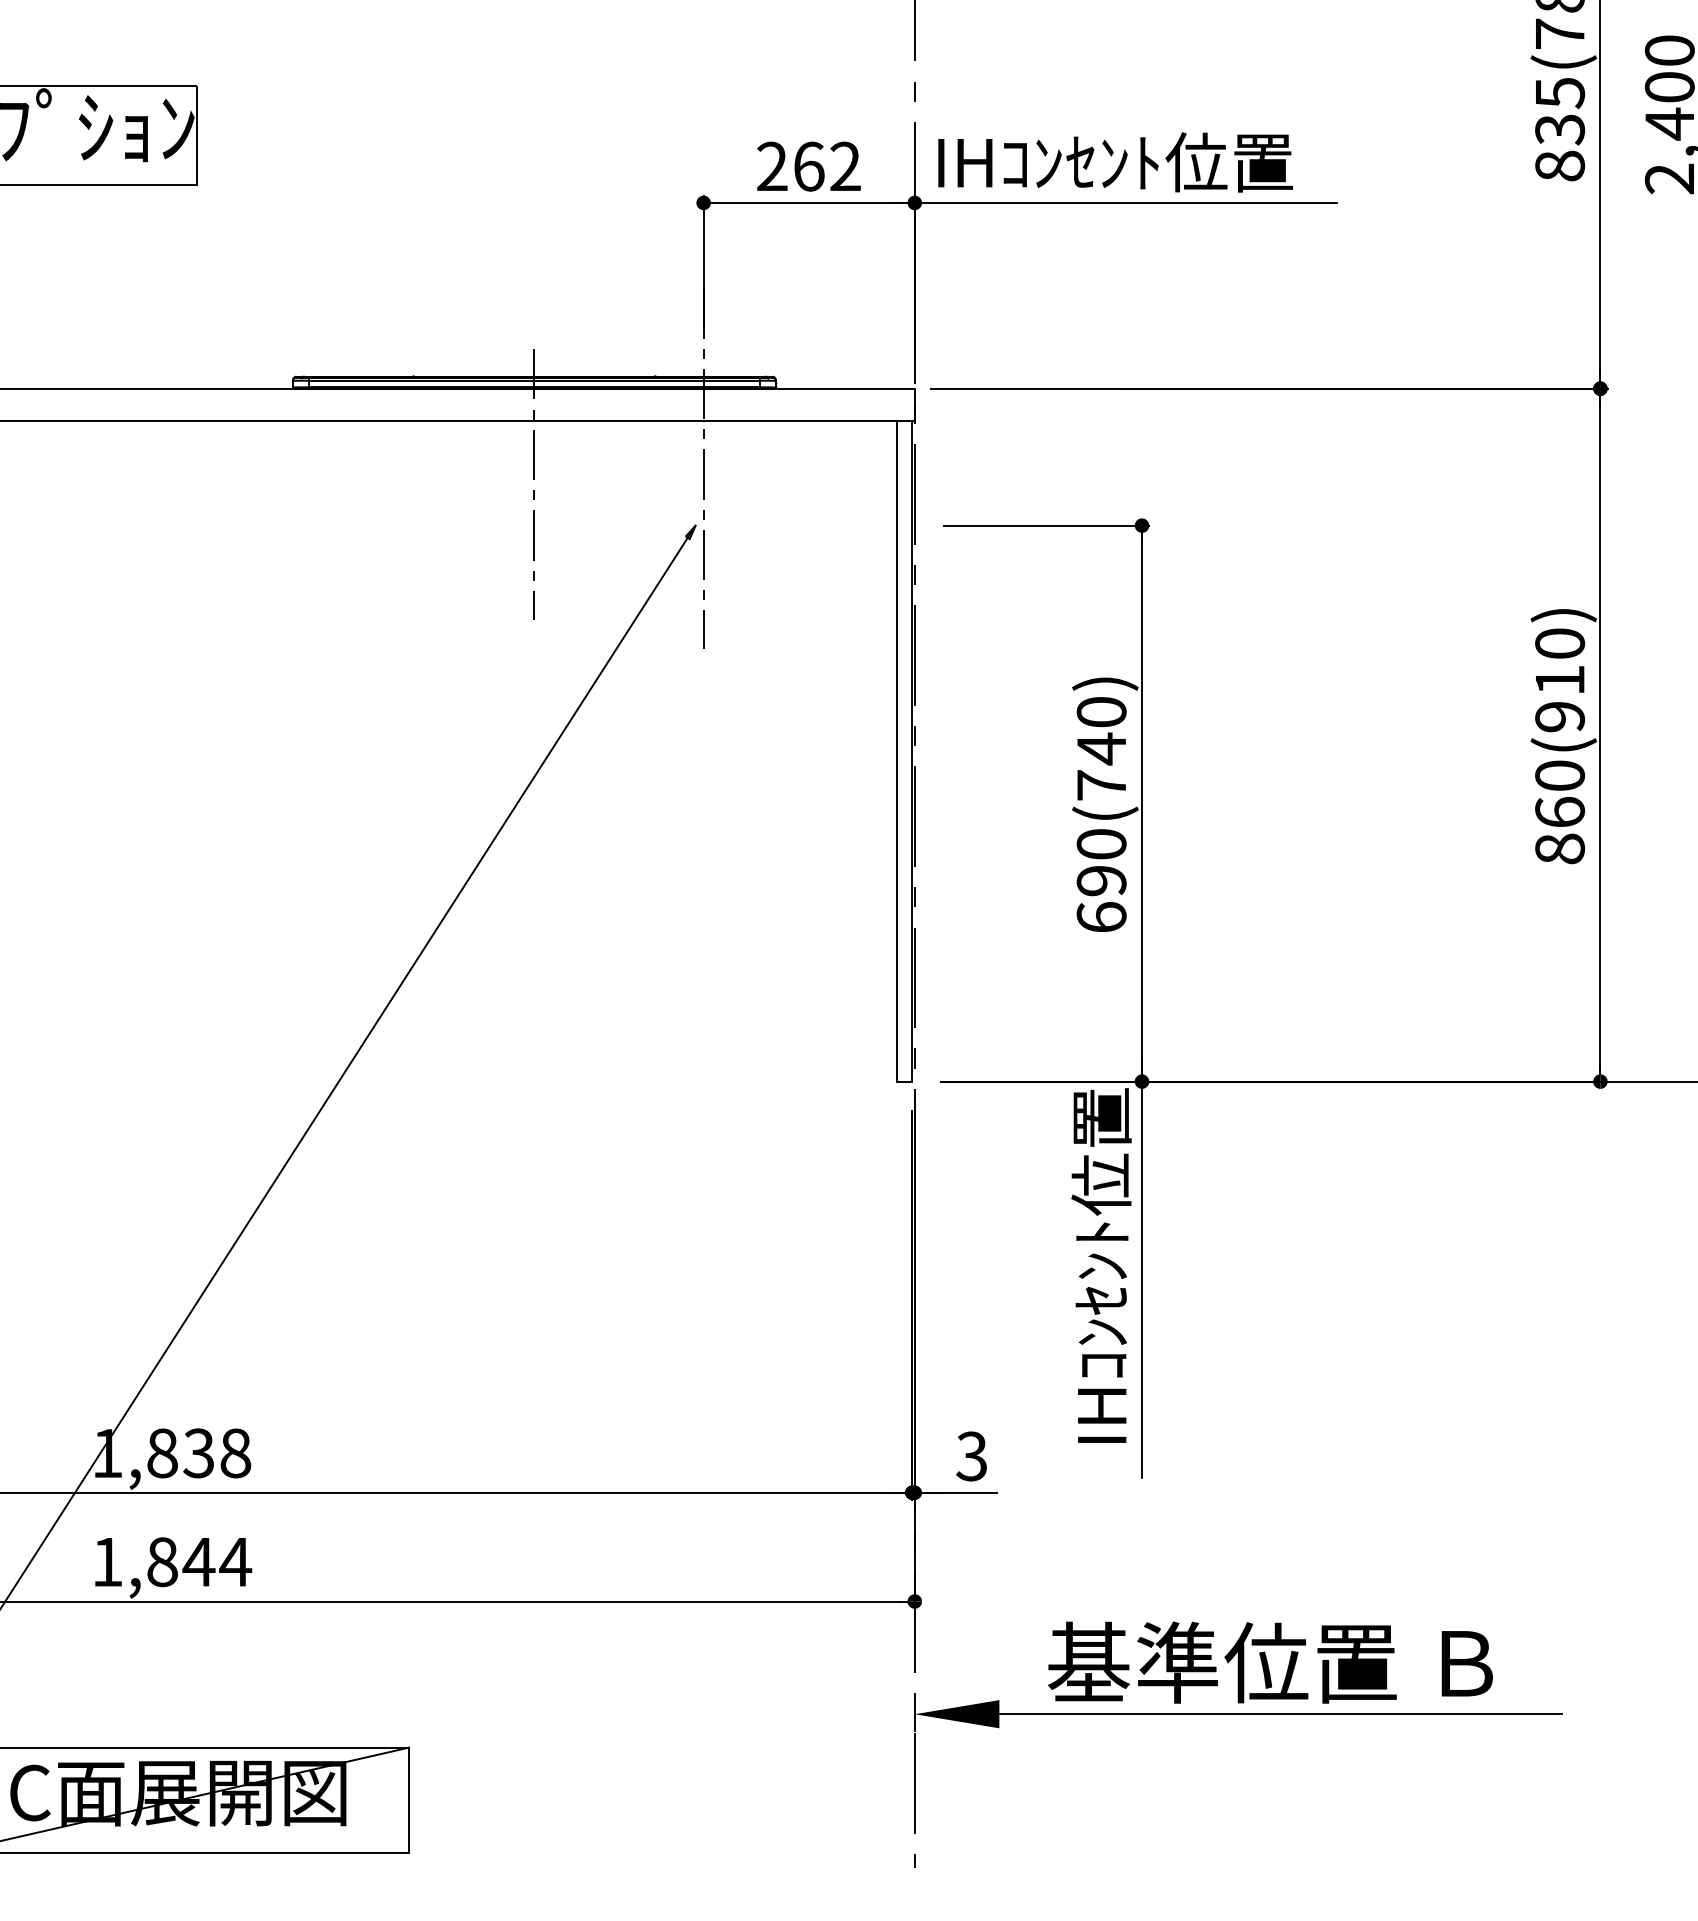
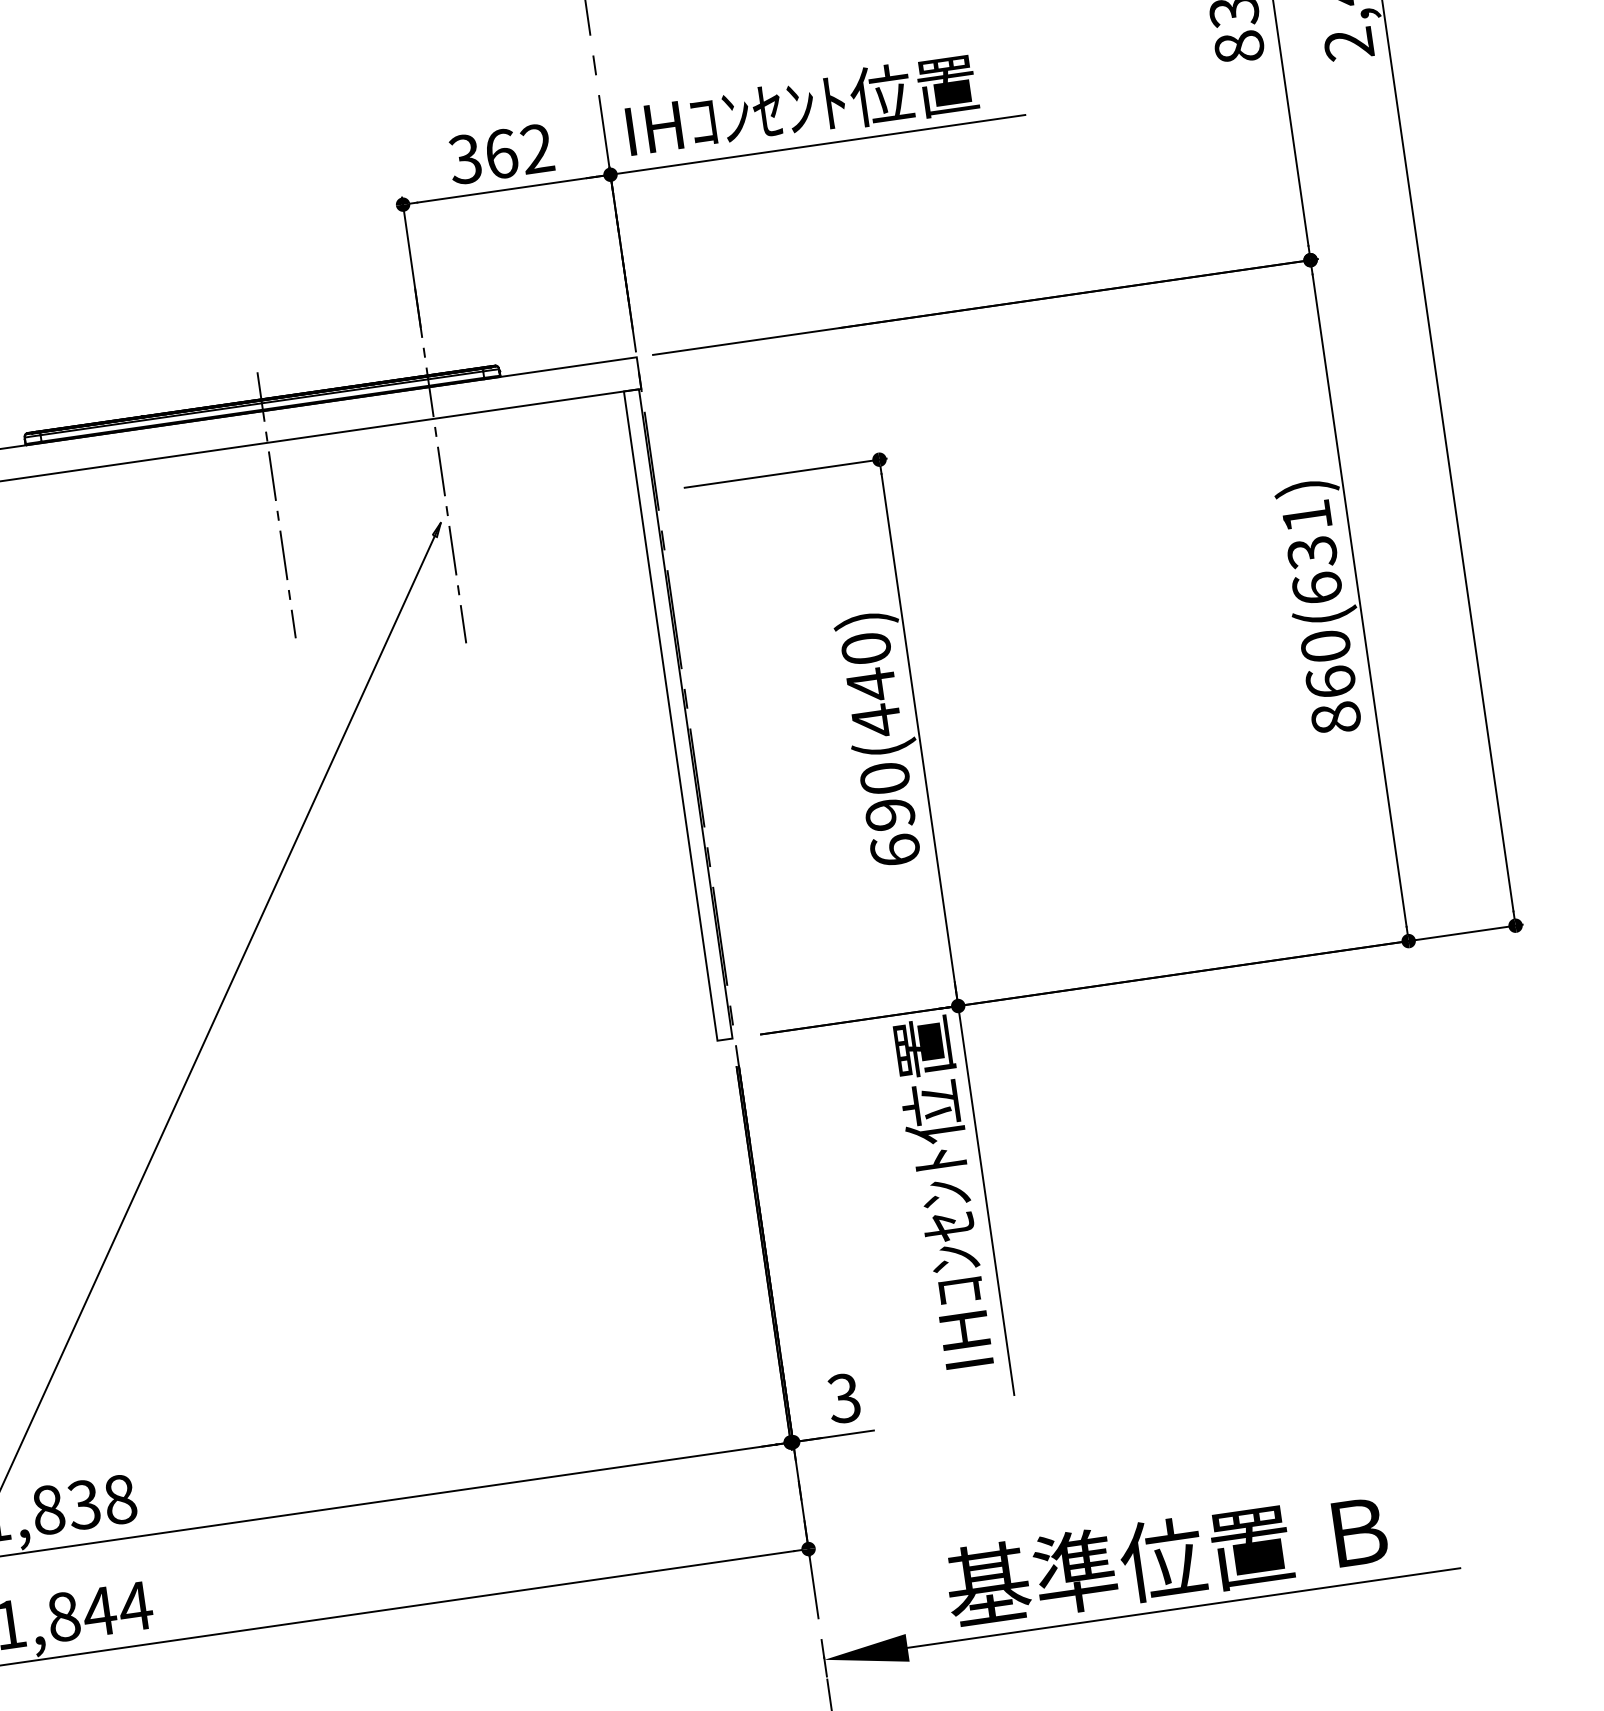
text: (771, 166) -> (464, 159), 262 -> 362
text: (1560, 680) -> (1312, 552), 860(910) -> 860(631)
text: (1101, 785) -> (876, 720), 690(740) -> 690(440)

